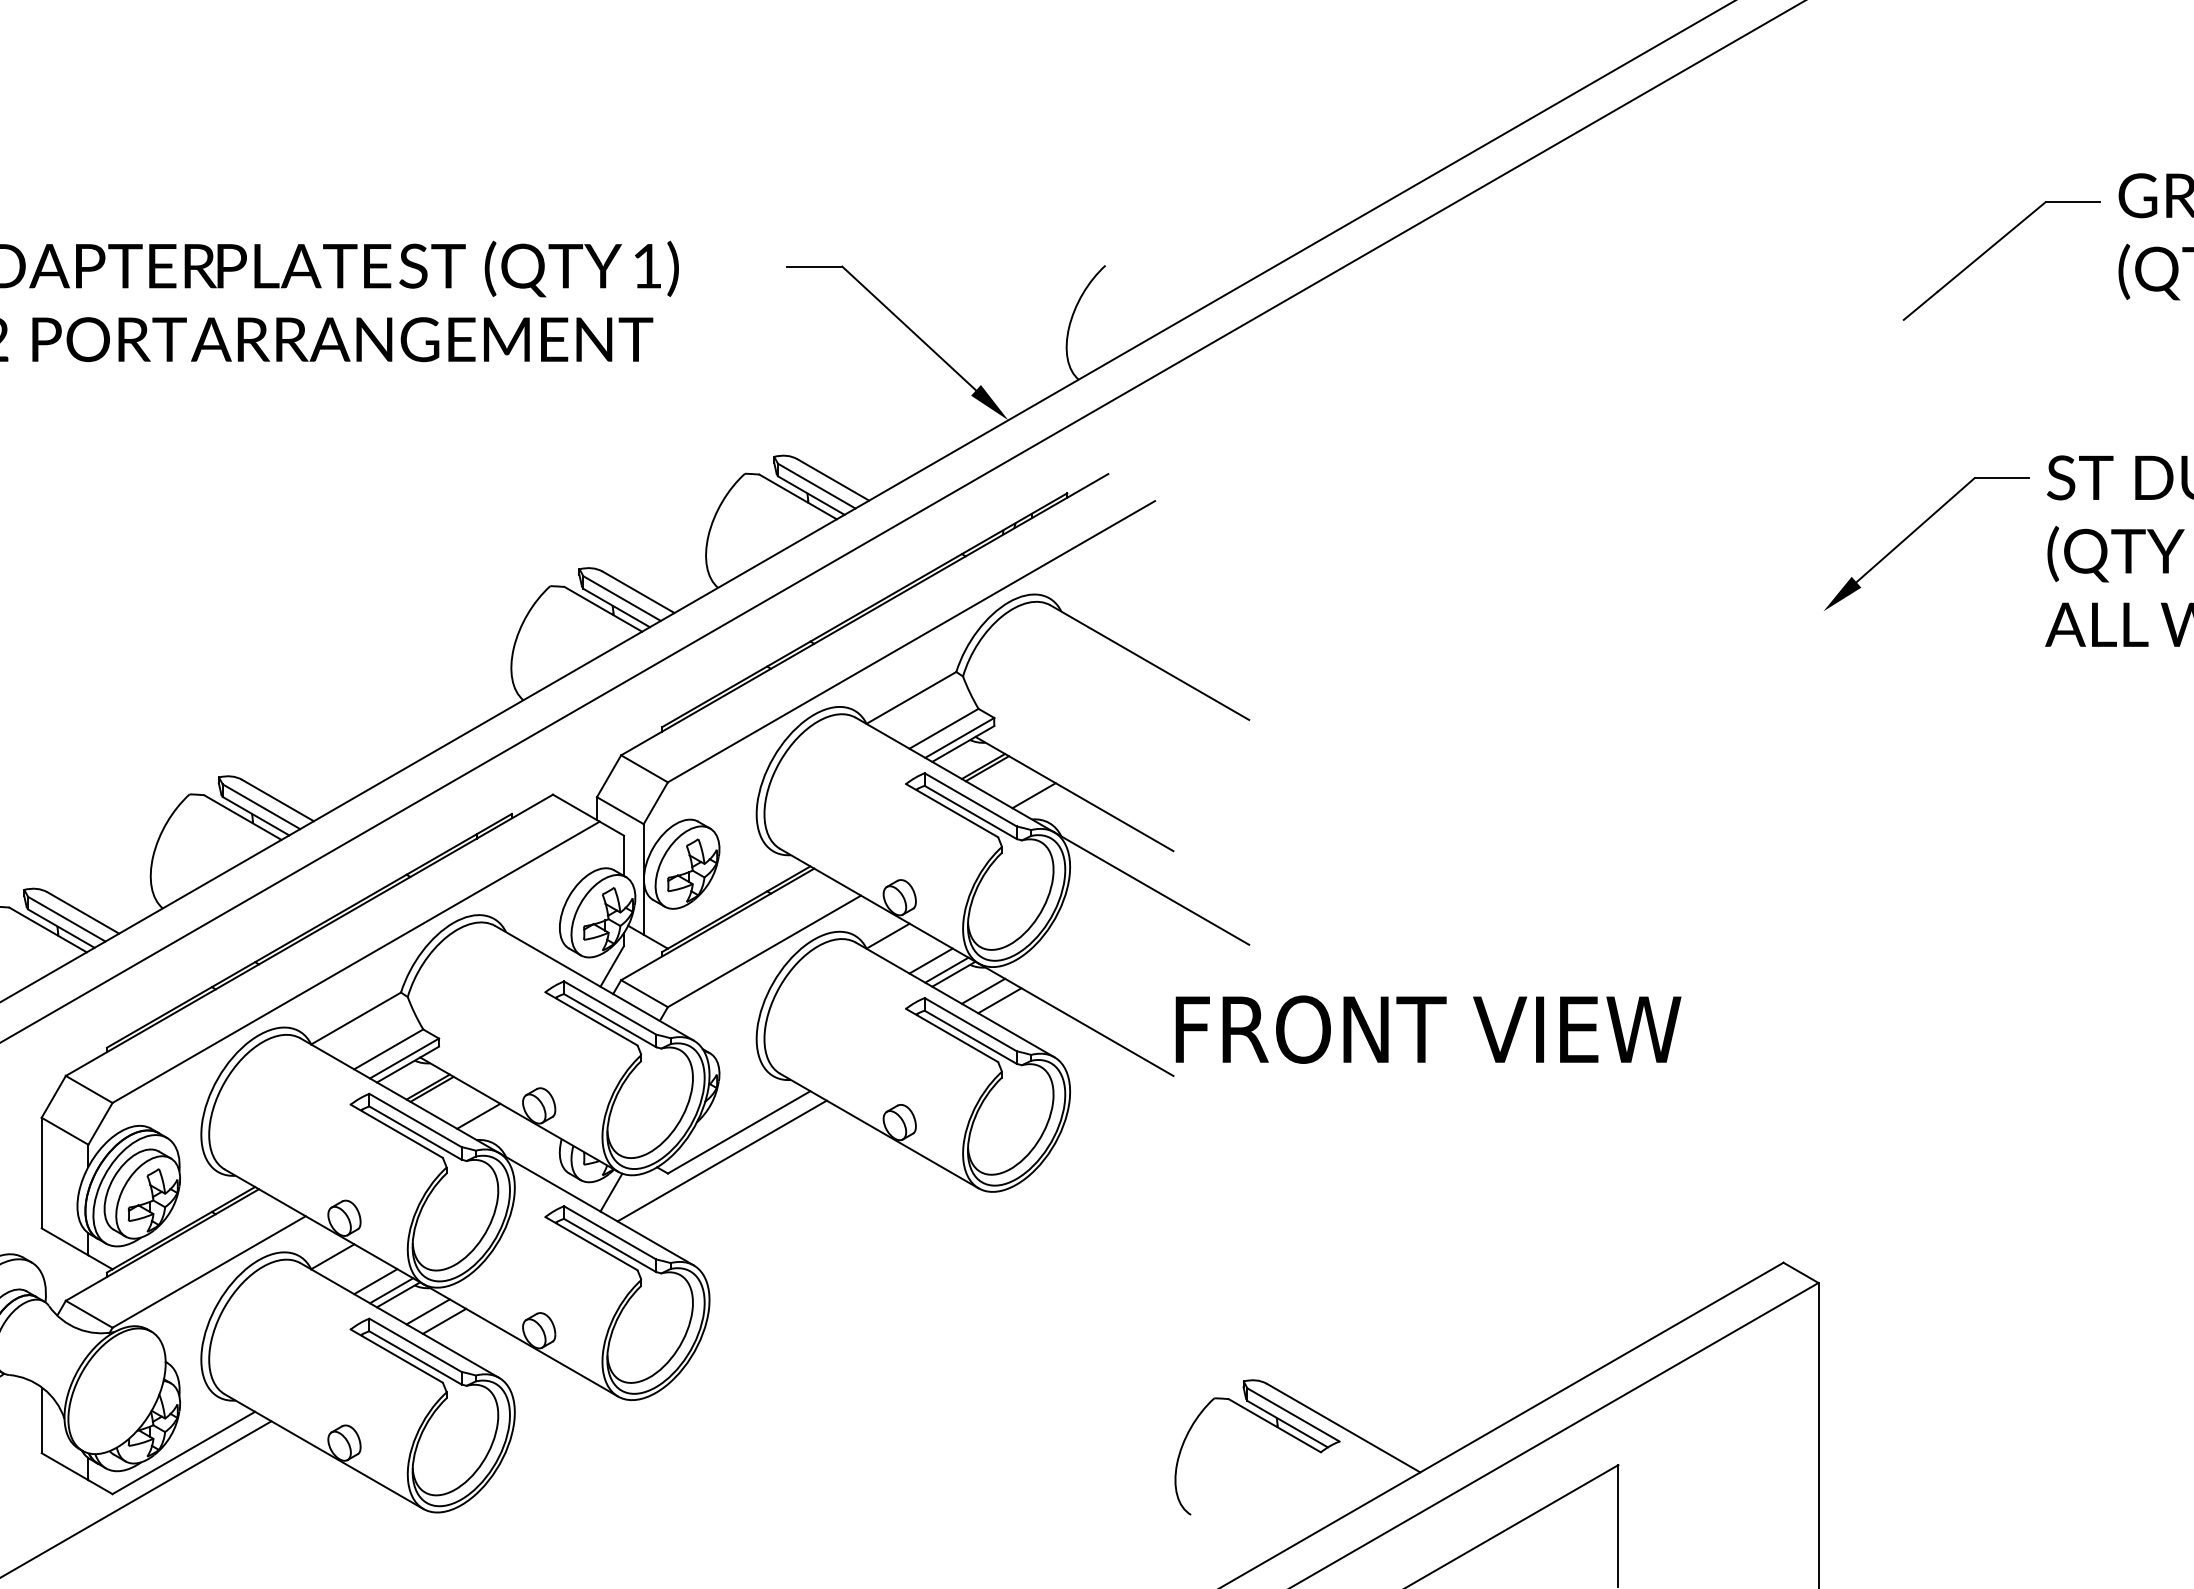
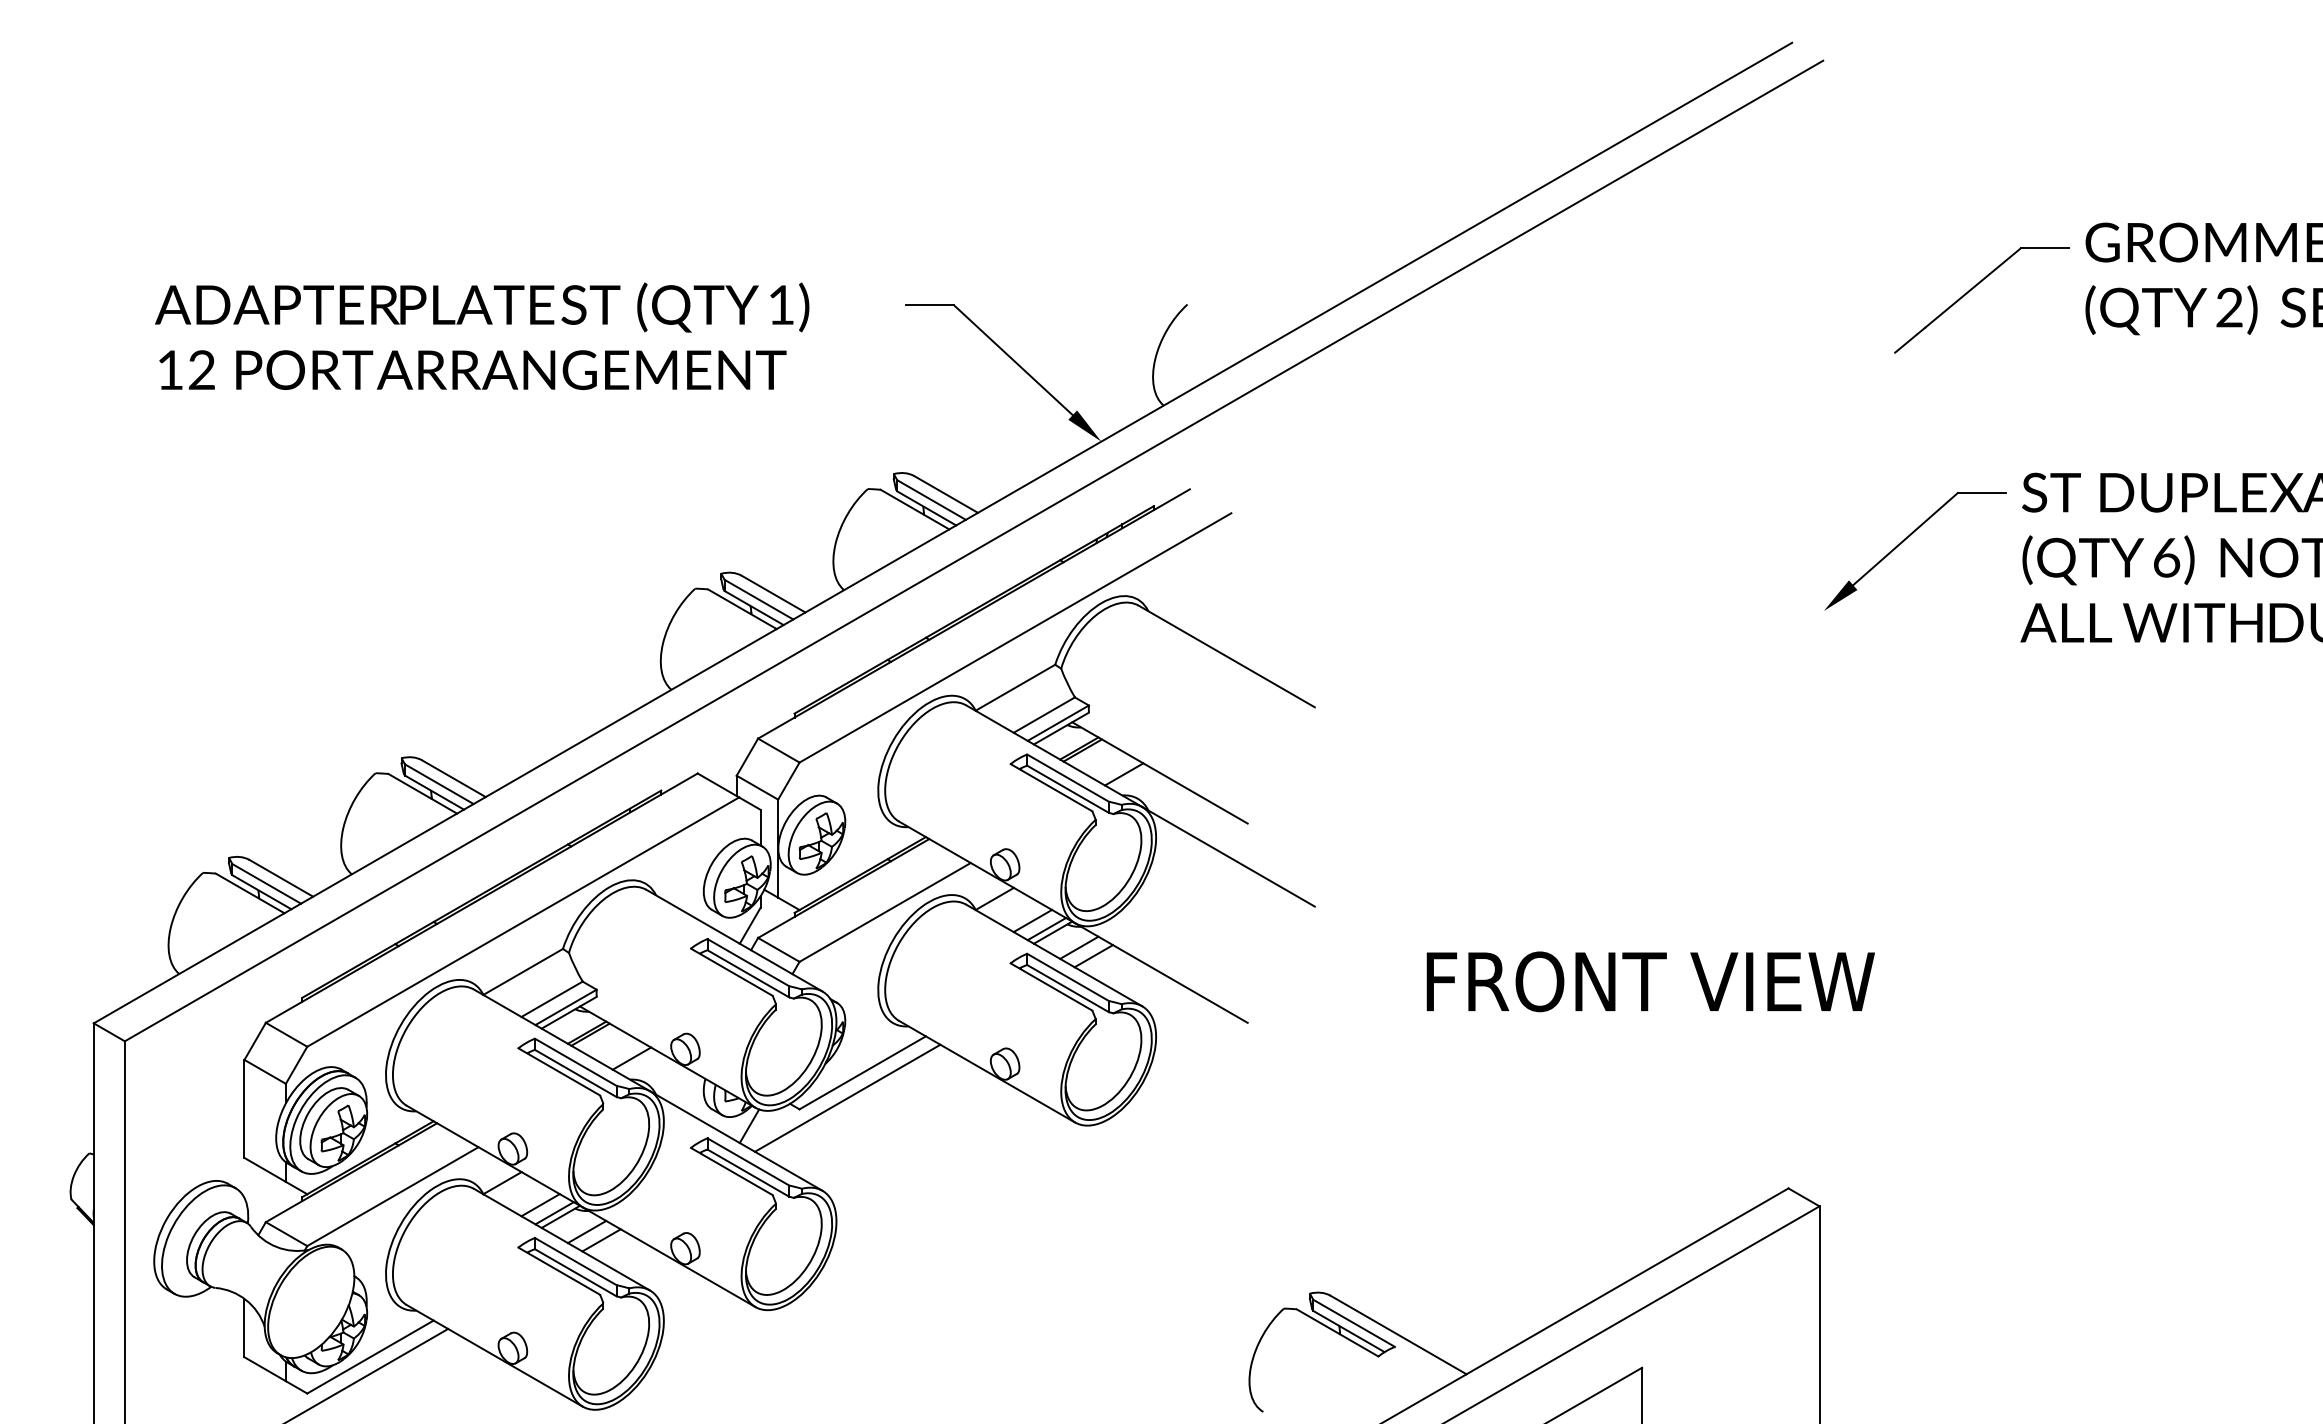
text: (1428, 1029) -> (1650, 981), moved

